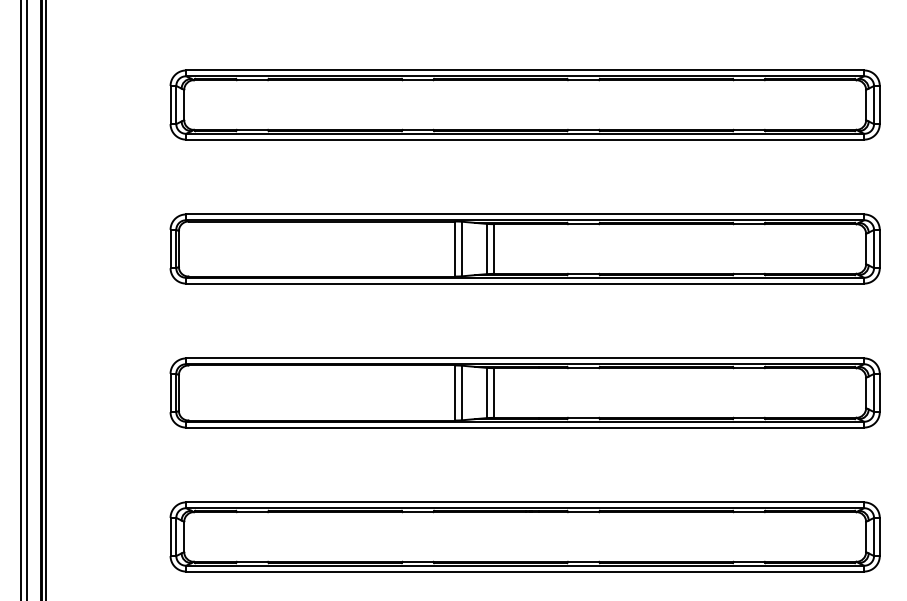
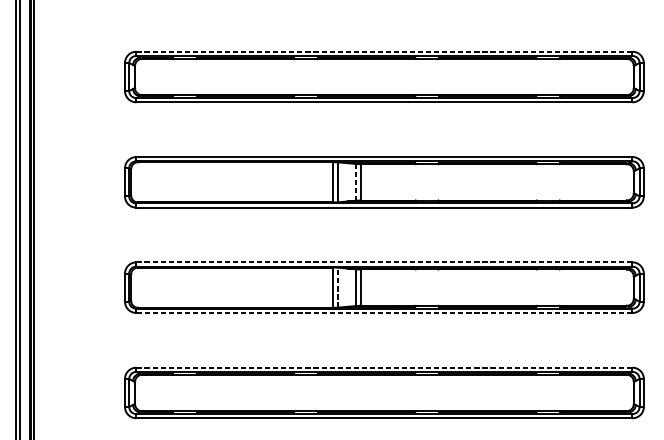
line: (525, 70) -> (384, 51), solid -> dashed
line: (486, 249) -> (356, 182), solid -> dashed
line: (525, 358) -> (384, 262), solid -> dashed
line: (462, 392) -> (338, 287), solid -> dashed
line: (524, 427) -> (383, 312), solid -> dashed
line: (525, 502) -> (384, 367), solid -> dashed

